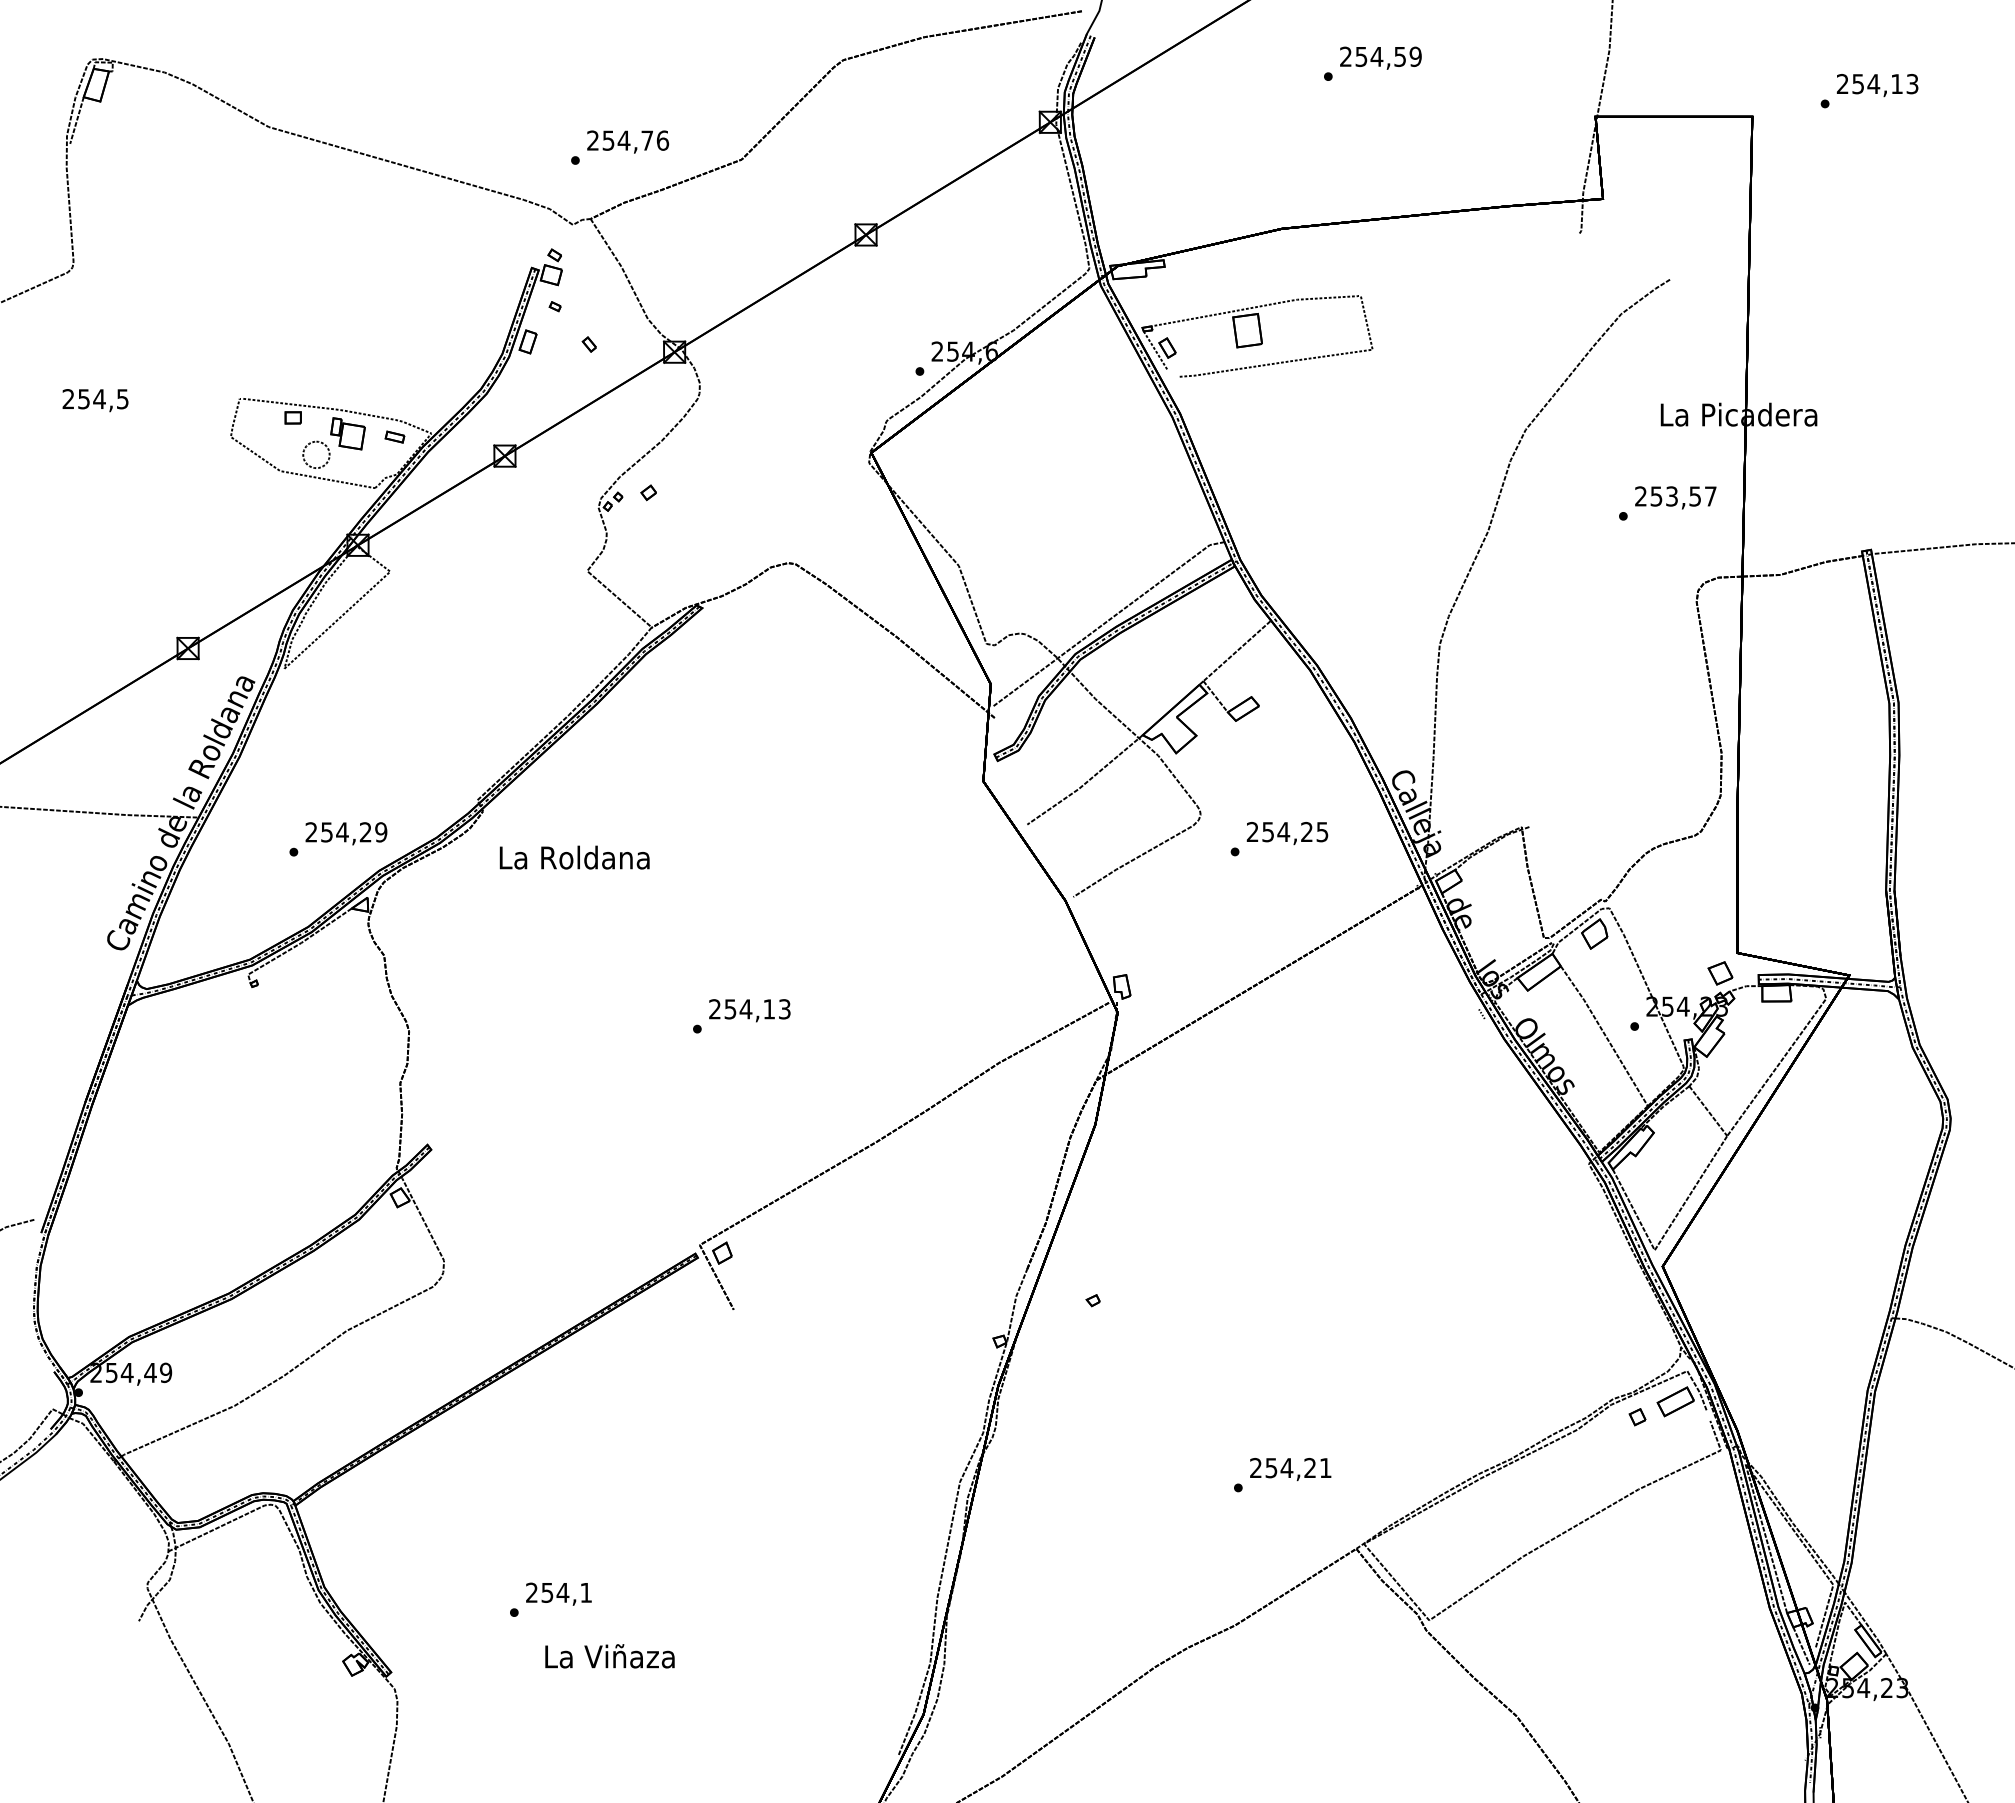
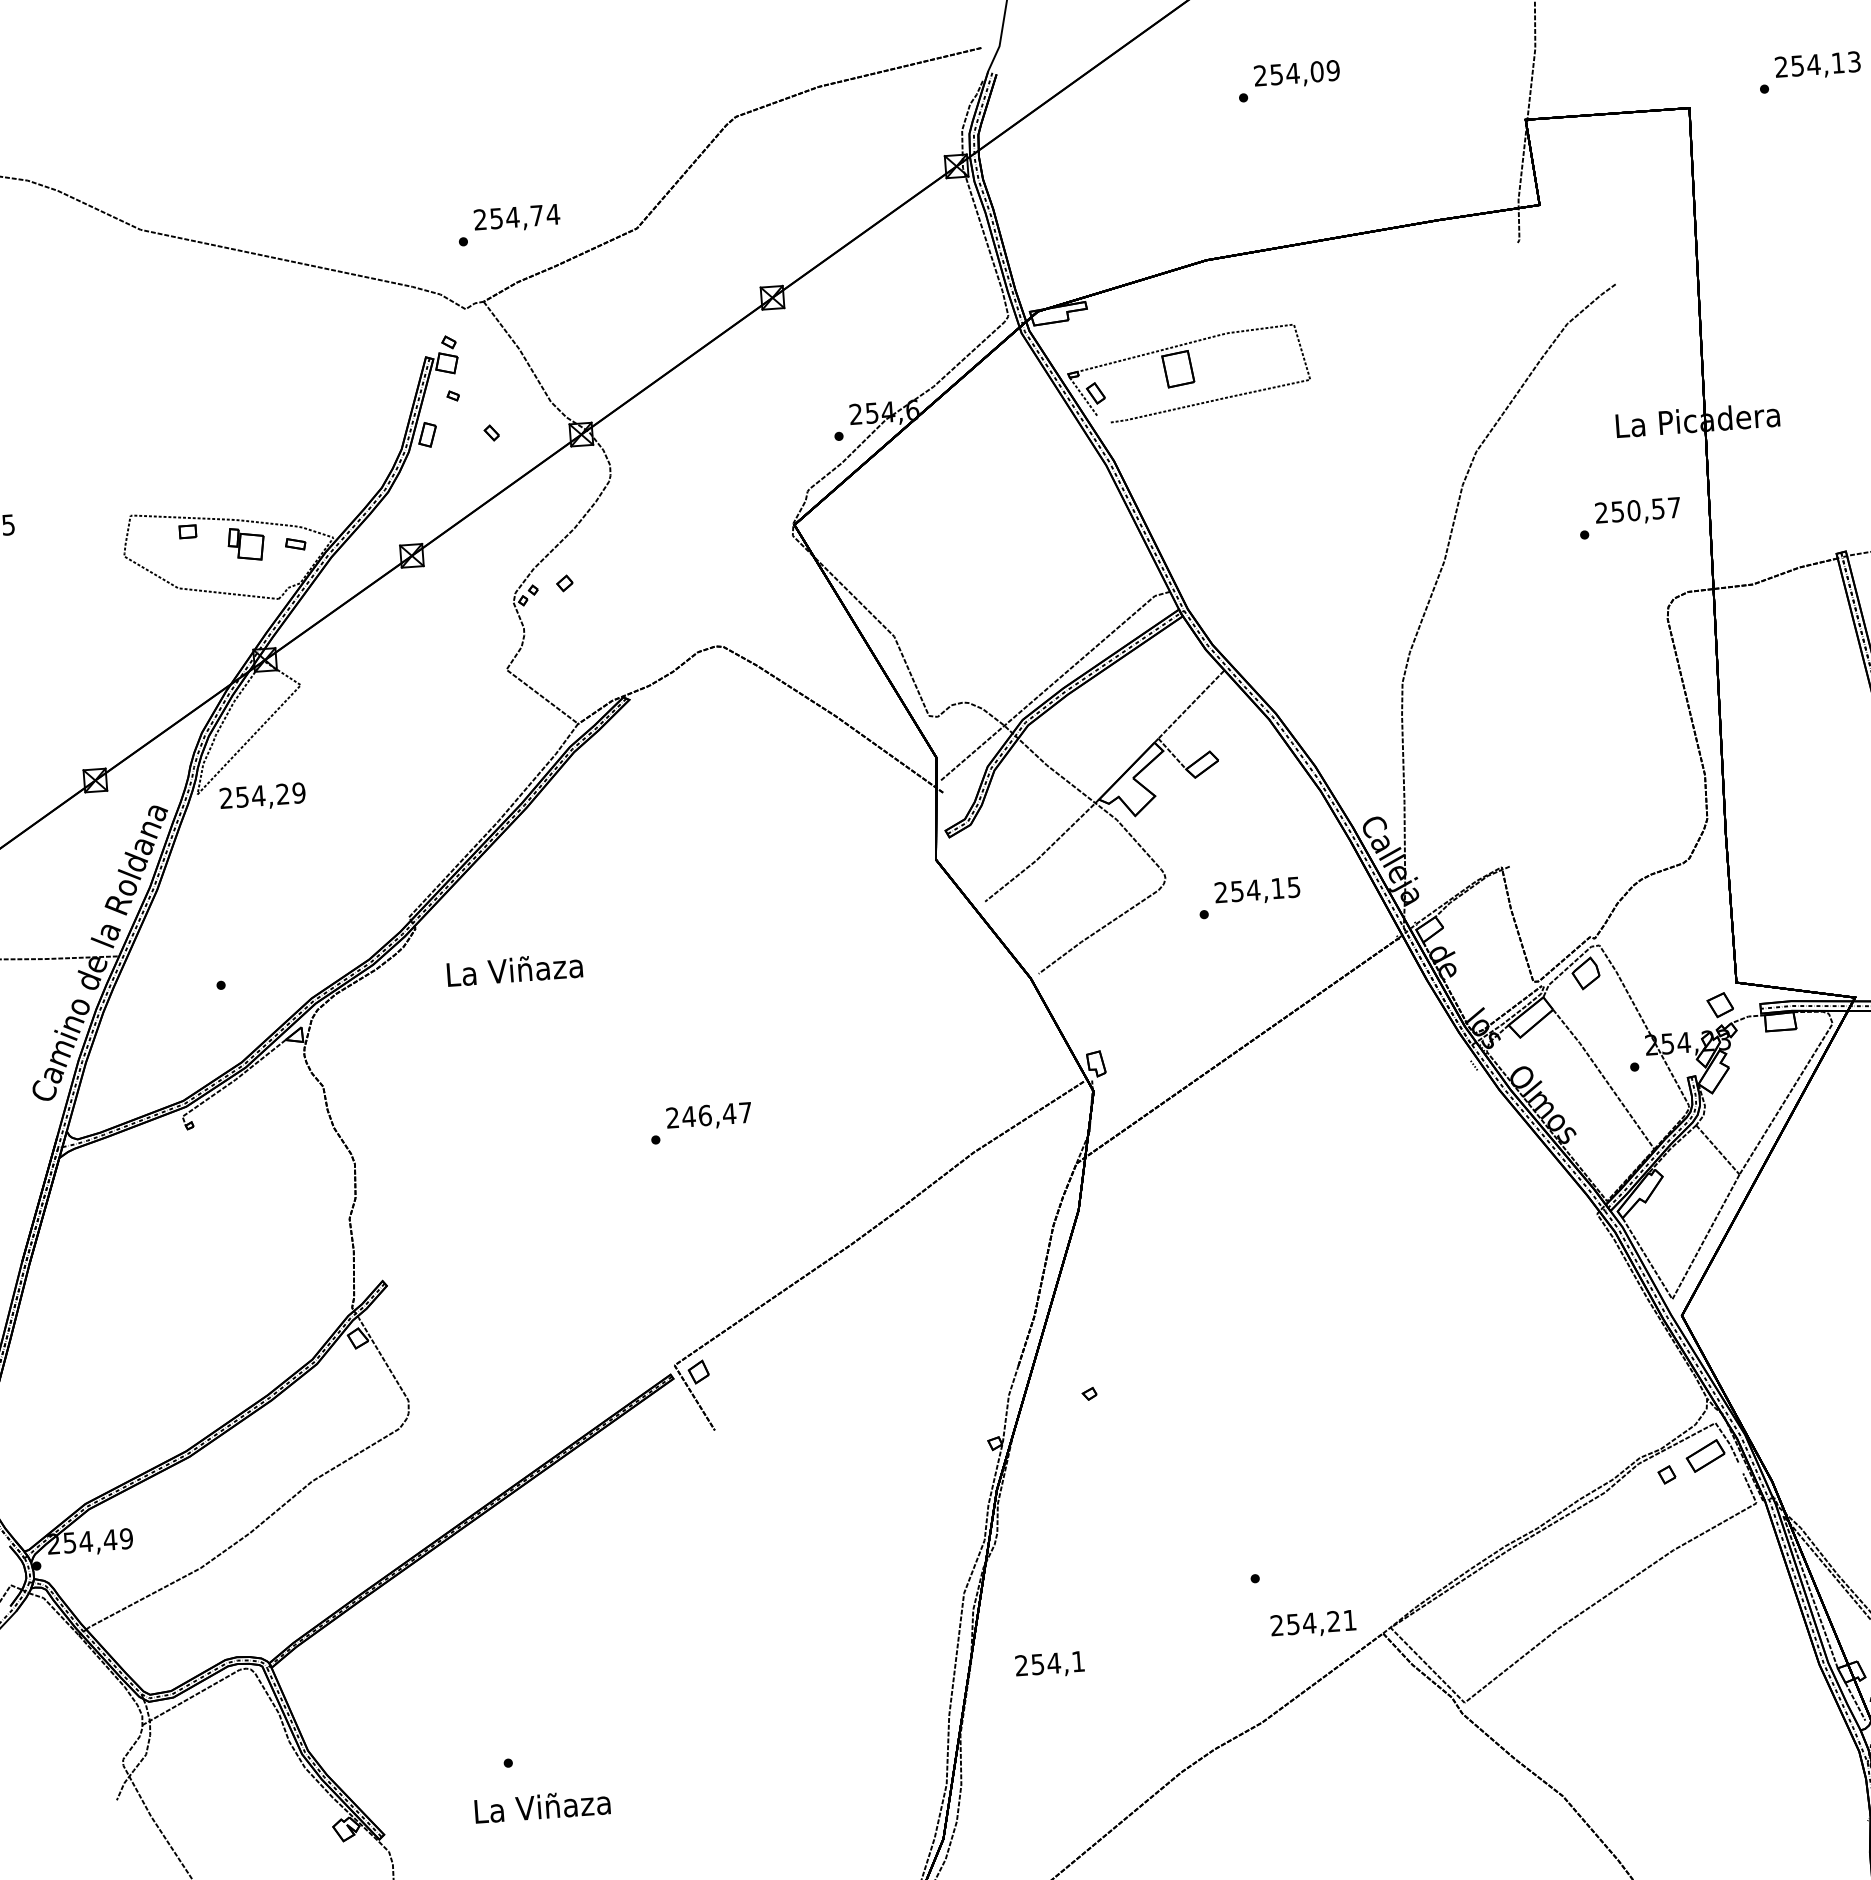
text: (1400, 56) -> (1317, 71), 254,59 -> 254,09
text: (662, 140) -> (552, 214), 254,76 -> 254,74
part: (310, 444) -> (207, 558), removed
text: (1672, 496) -> (1634, 510), 253,57 -> 250,57
text: (1306, 831) -> (1277, 887), 254,25 -> 254,15
text: (346, 833) -> (262, 796), moved
text: (574, 857) -> (514, 969), La Roldana -> La Viñaza
text: (757, 1009) -> (717, 1114), 254,13 -> 246,47
text: (1290, 1469) -> (1313, 1624), moved
text: (558, 1593) -> (1049, 1664), moved
text: (609, 1656) -> (542, 1806), moved

